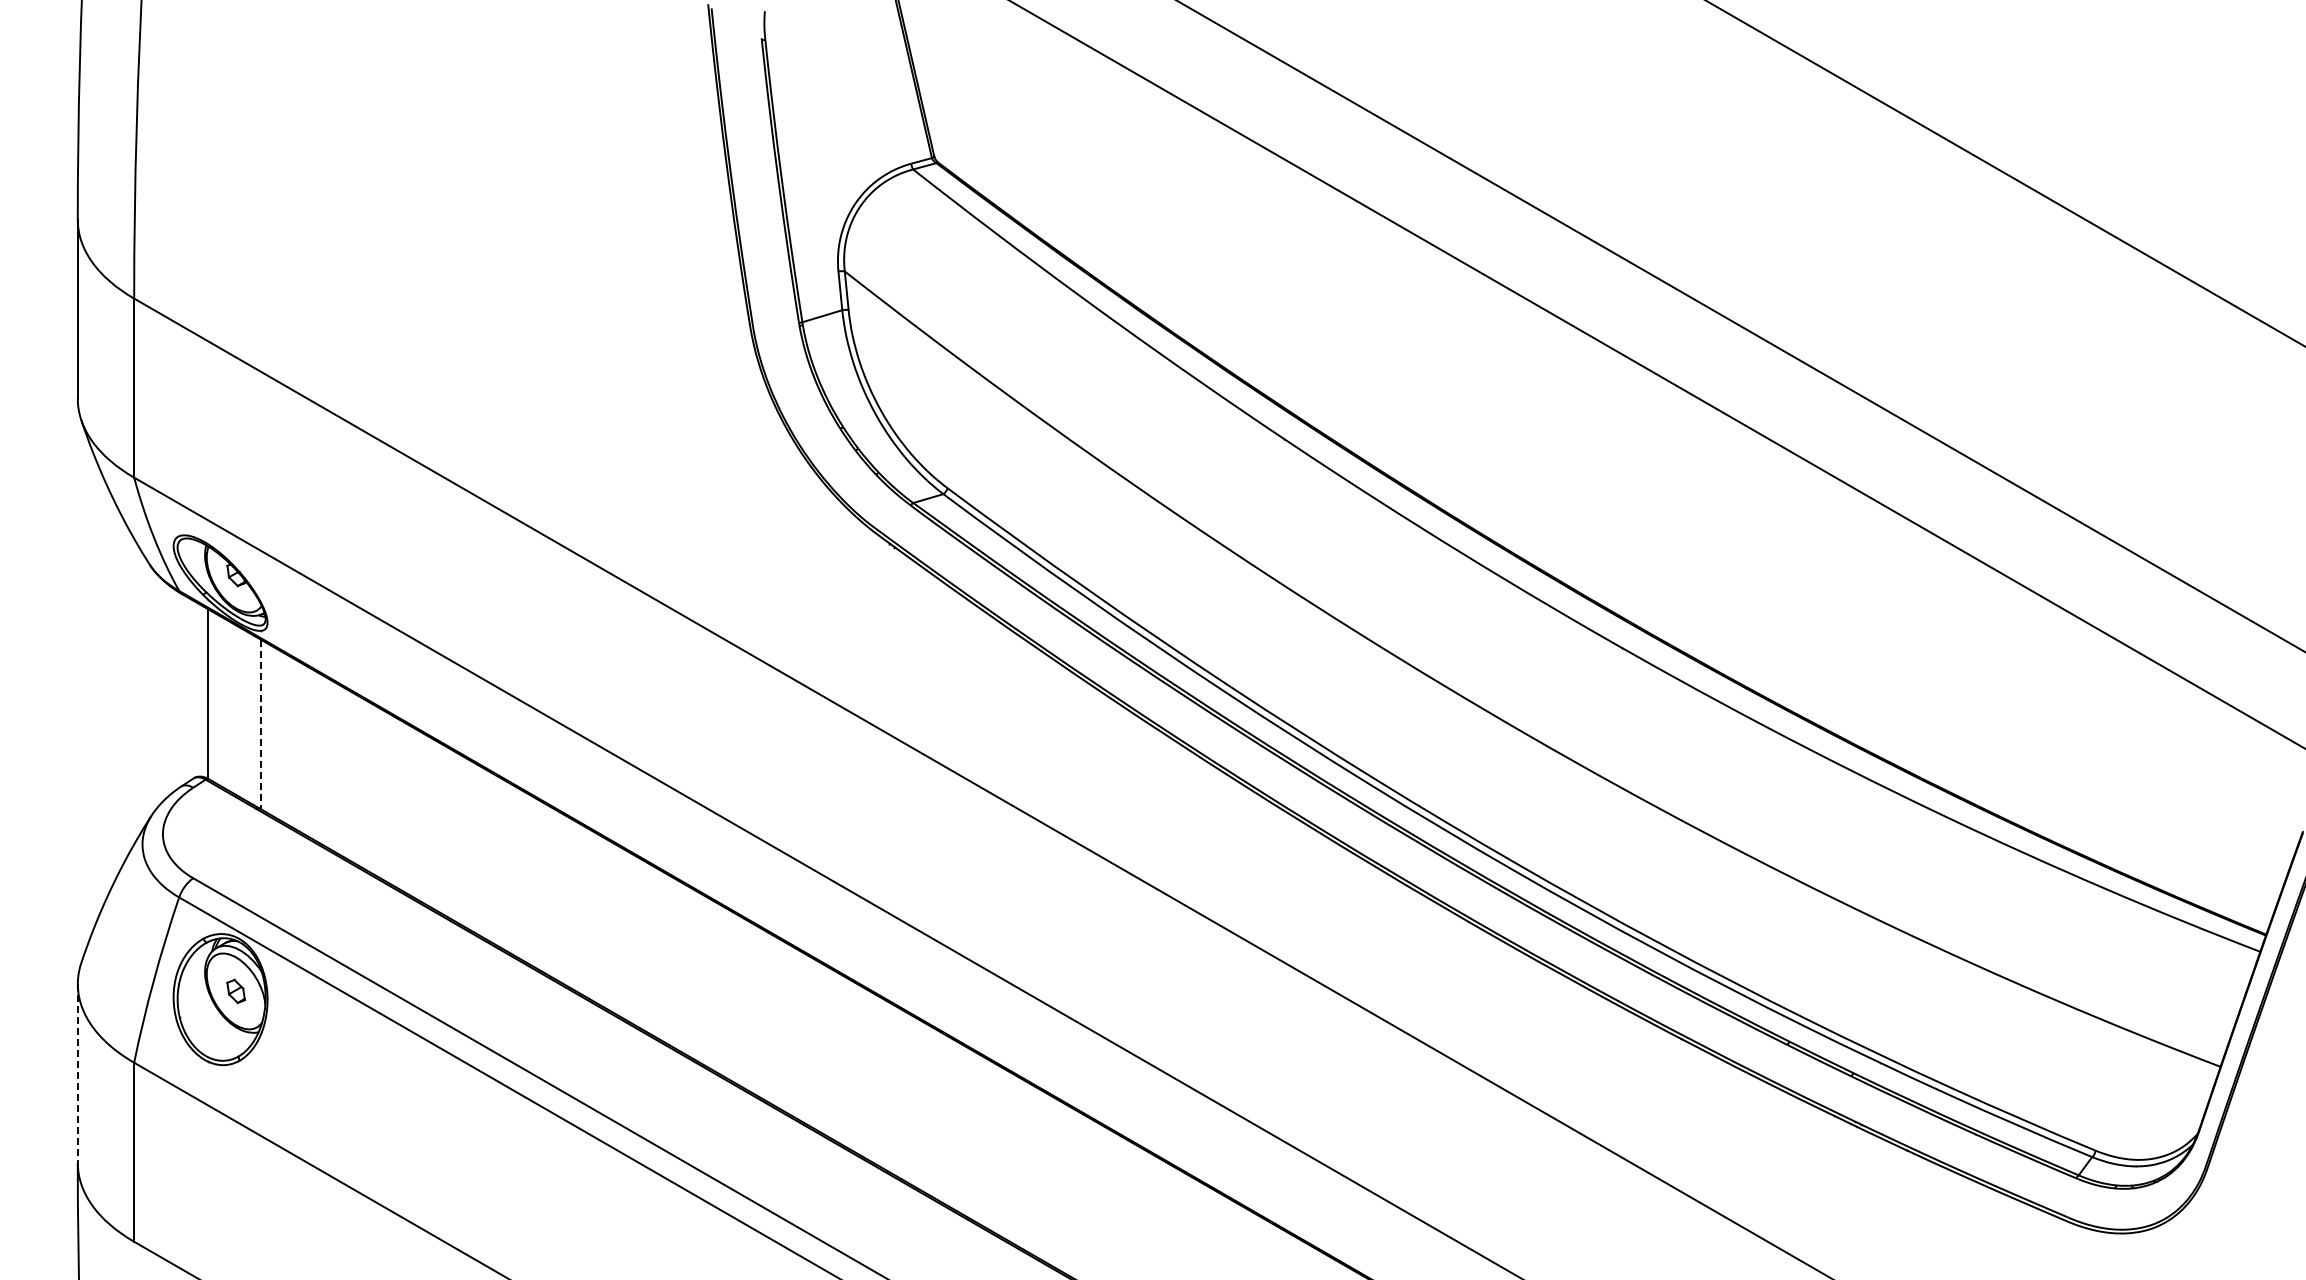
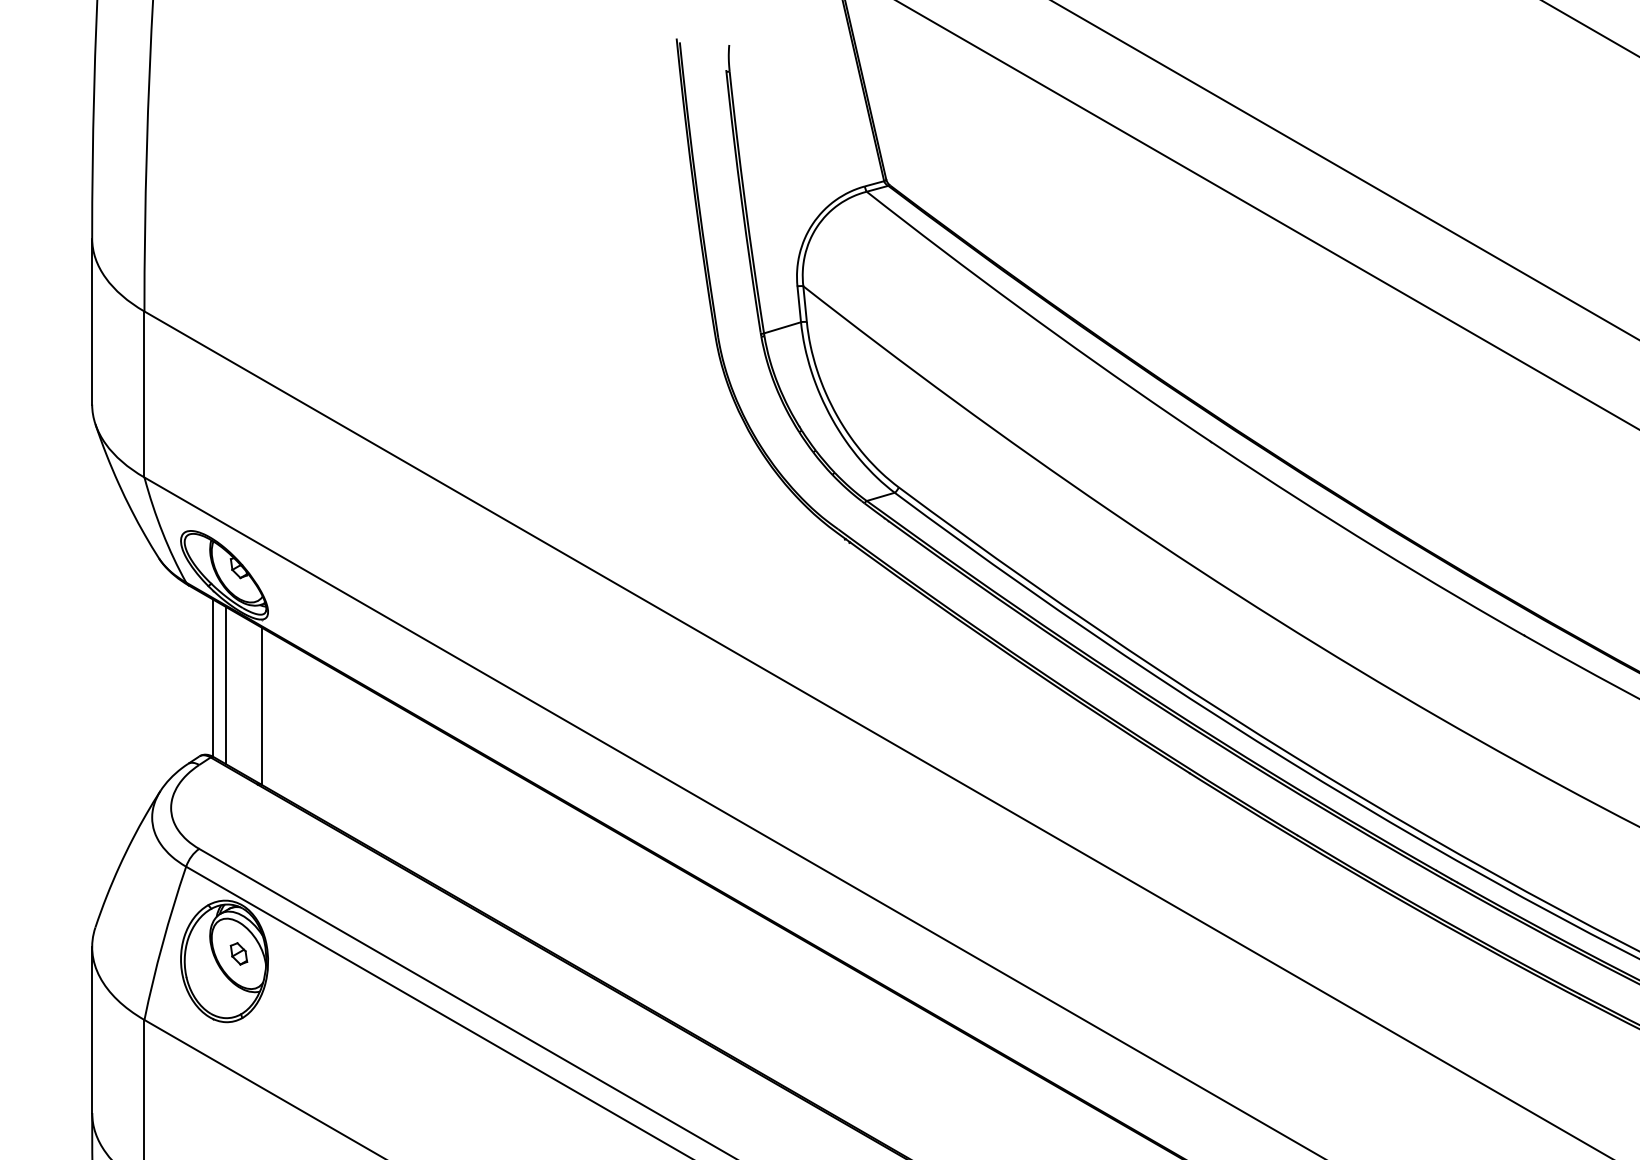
line: (222, 702) -> (226, 685), added
line: (261, 724) -> (262, 706), dashed -> solid
line: (77, 1073) -> (91, 1029), dashed -> solid

